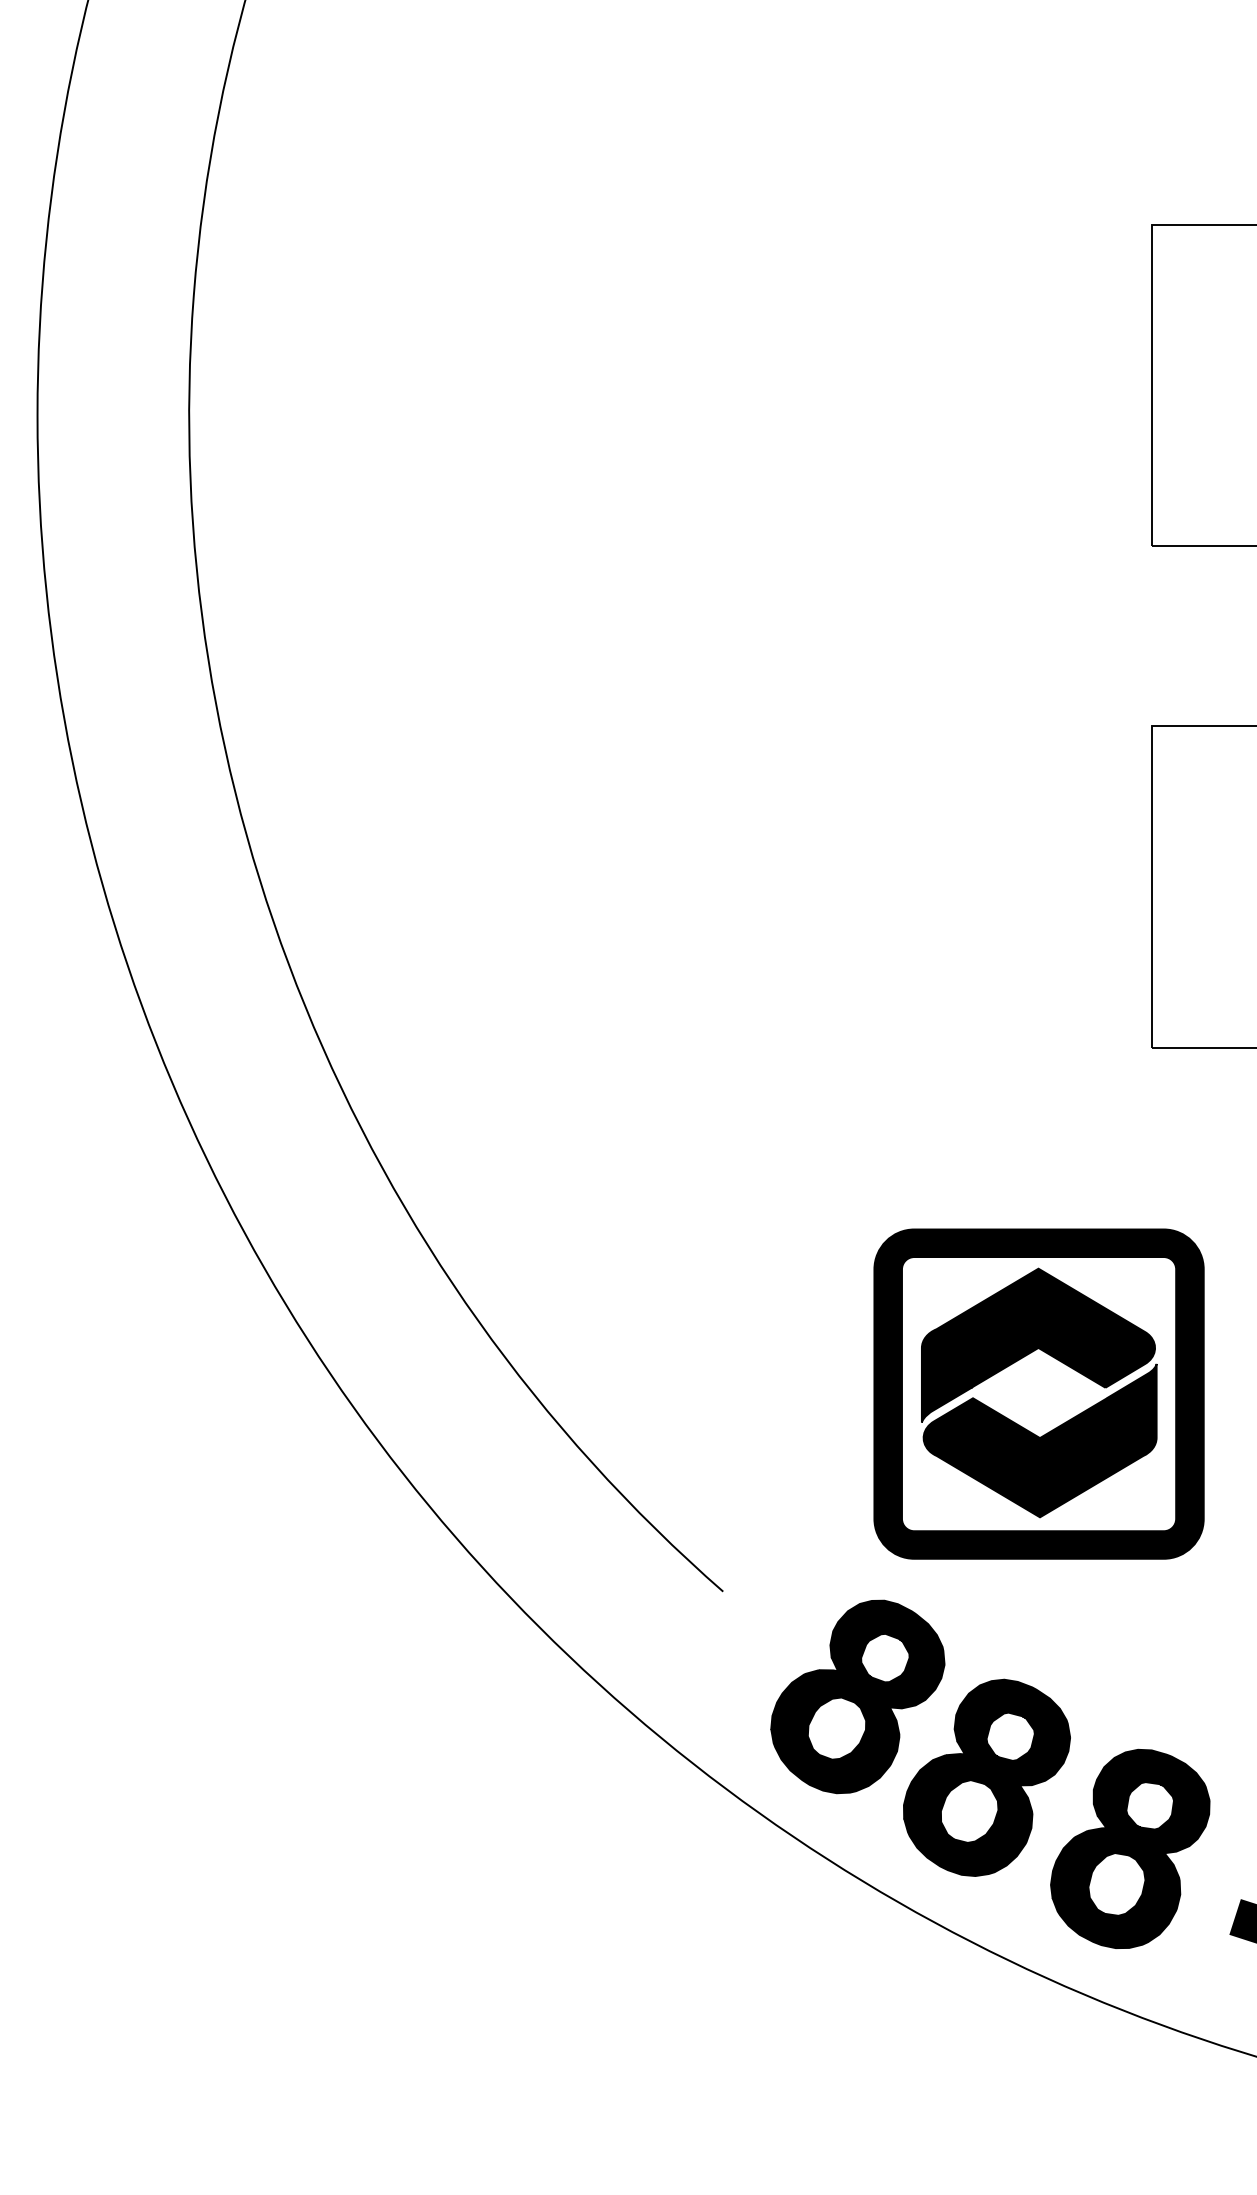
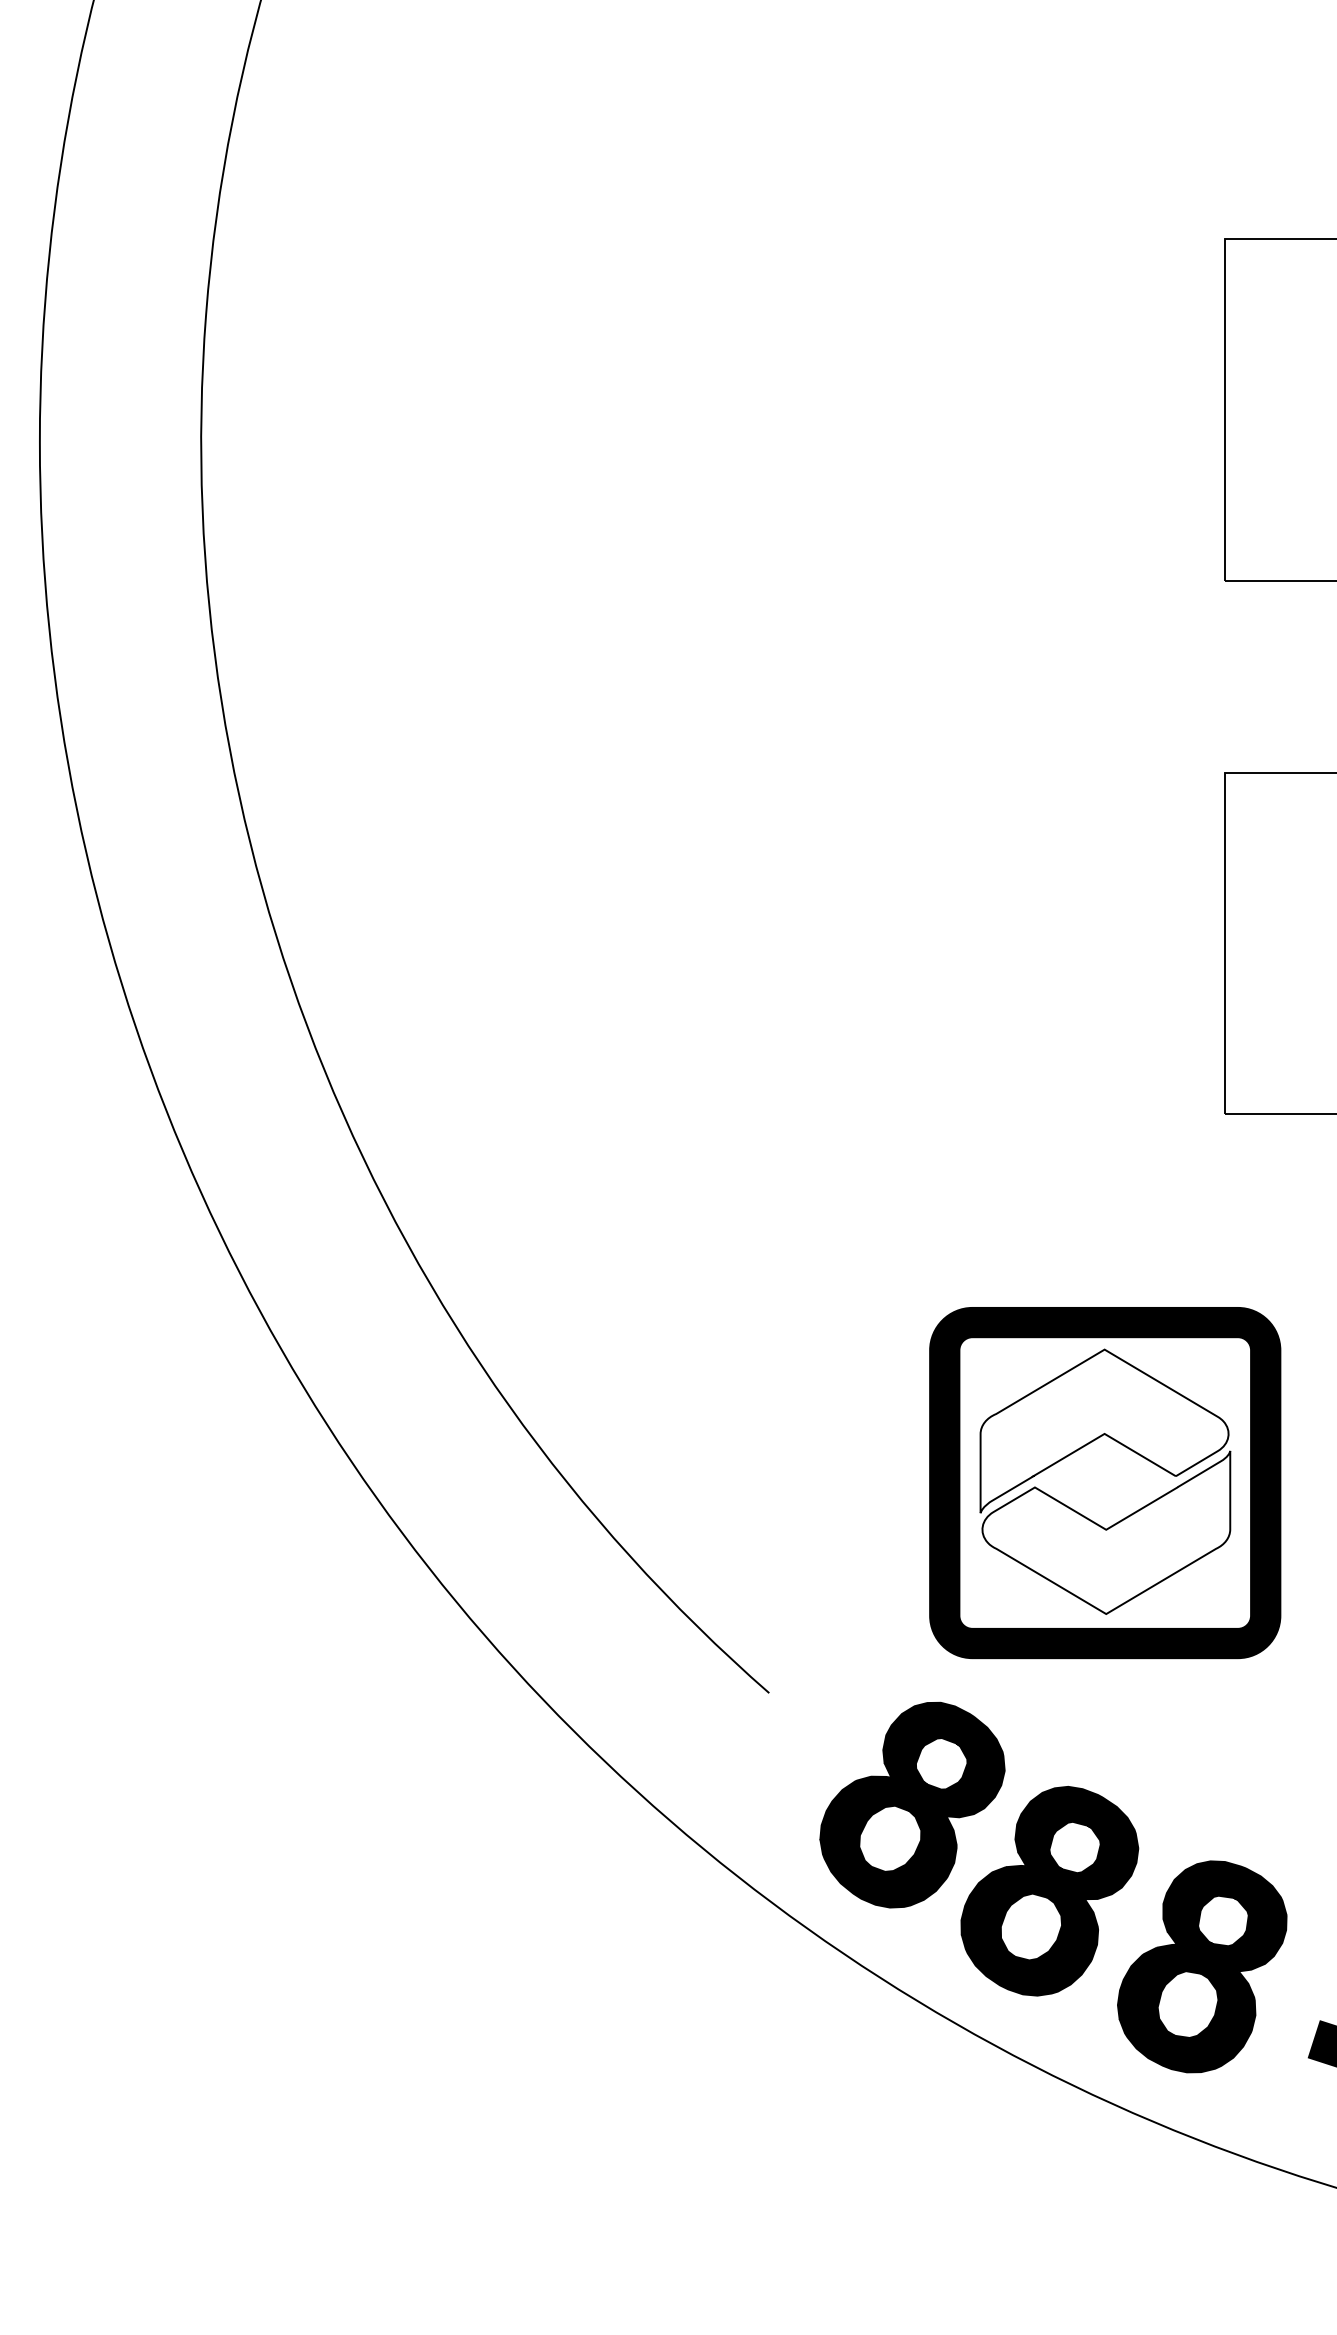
fill: (1038, 1345) -> (1104, 1431), removed
fill: (1040, 1440) -> (1106, 1532), removed

